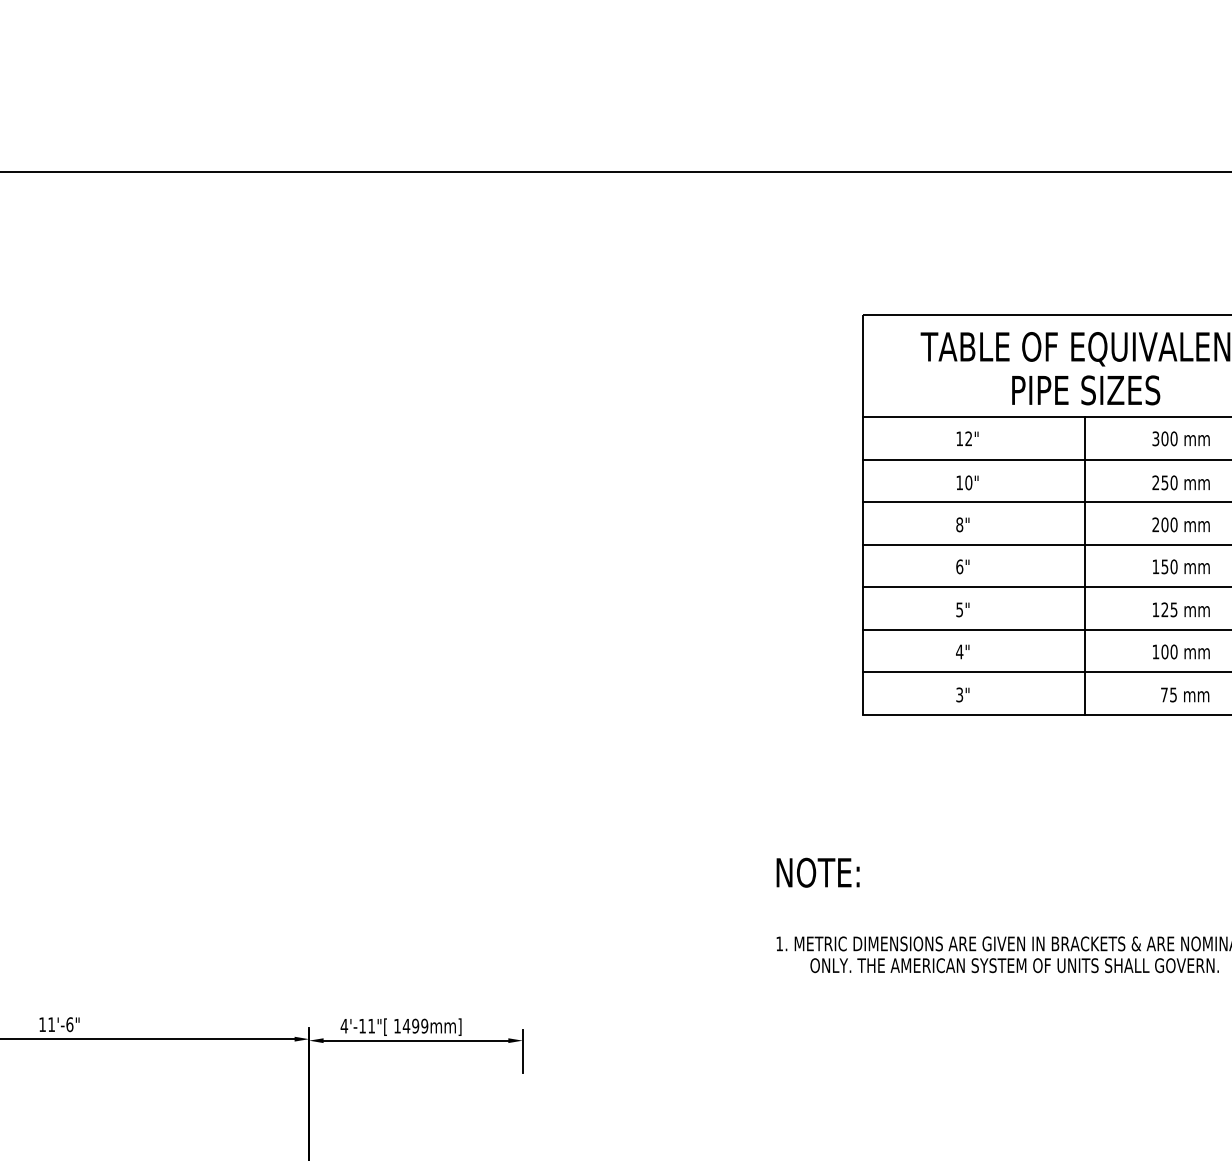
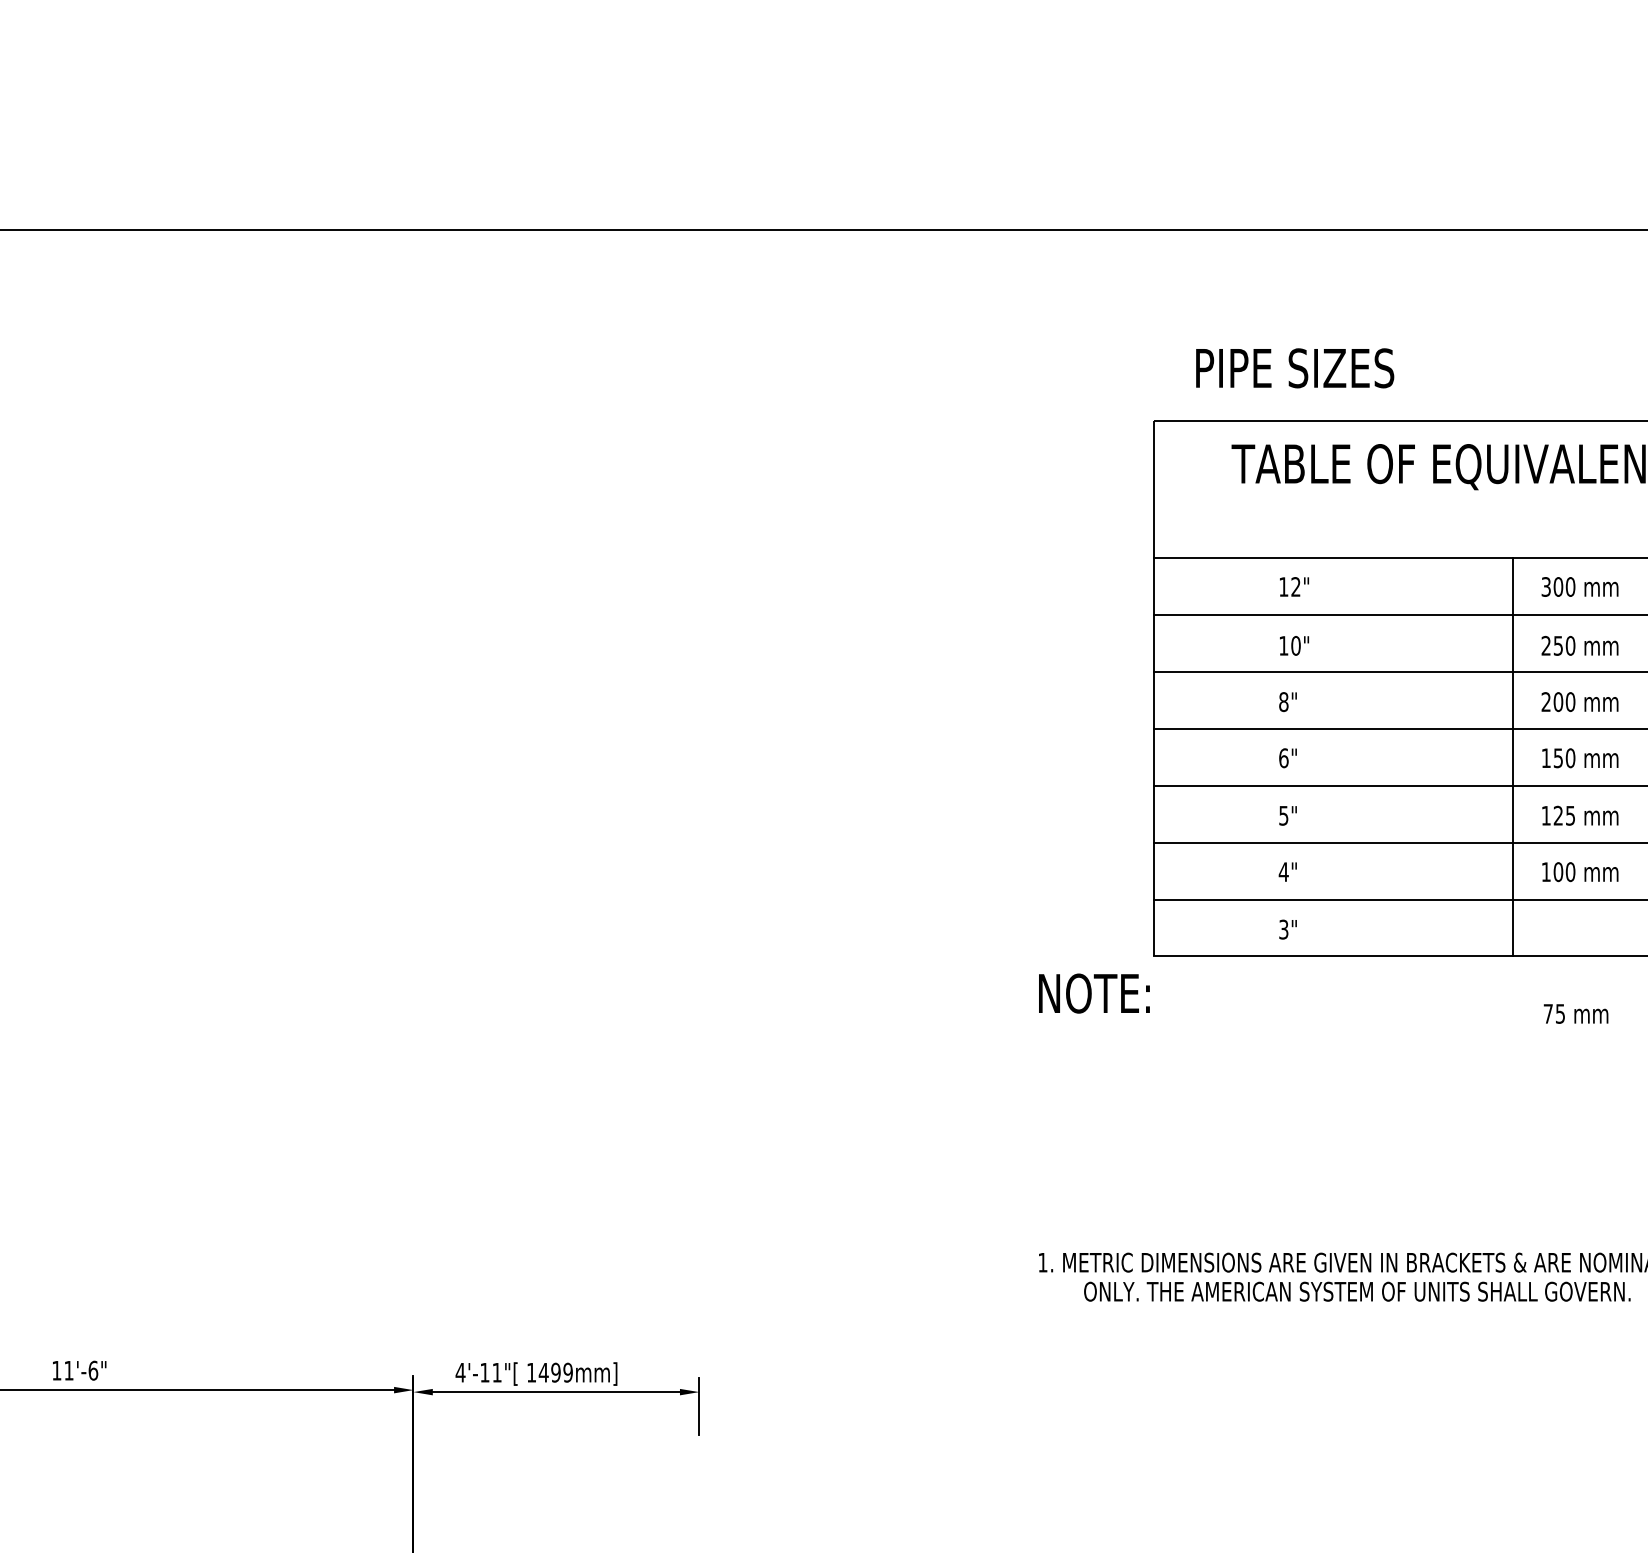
text: (1086, 390) -> (1295, 368), moved
line: (1084, 565) -> (1512, 756), moved
text: (1185, 694) -> (1576, 1013), moved
text: (817, 872) -> (1093, 993), moved

